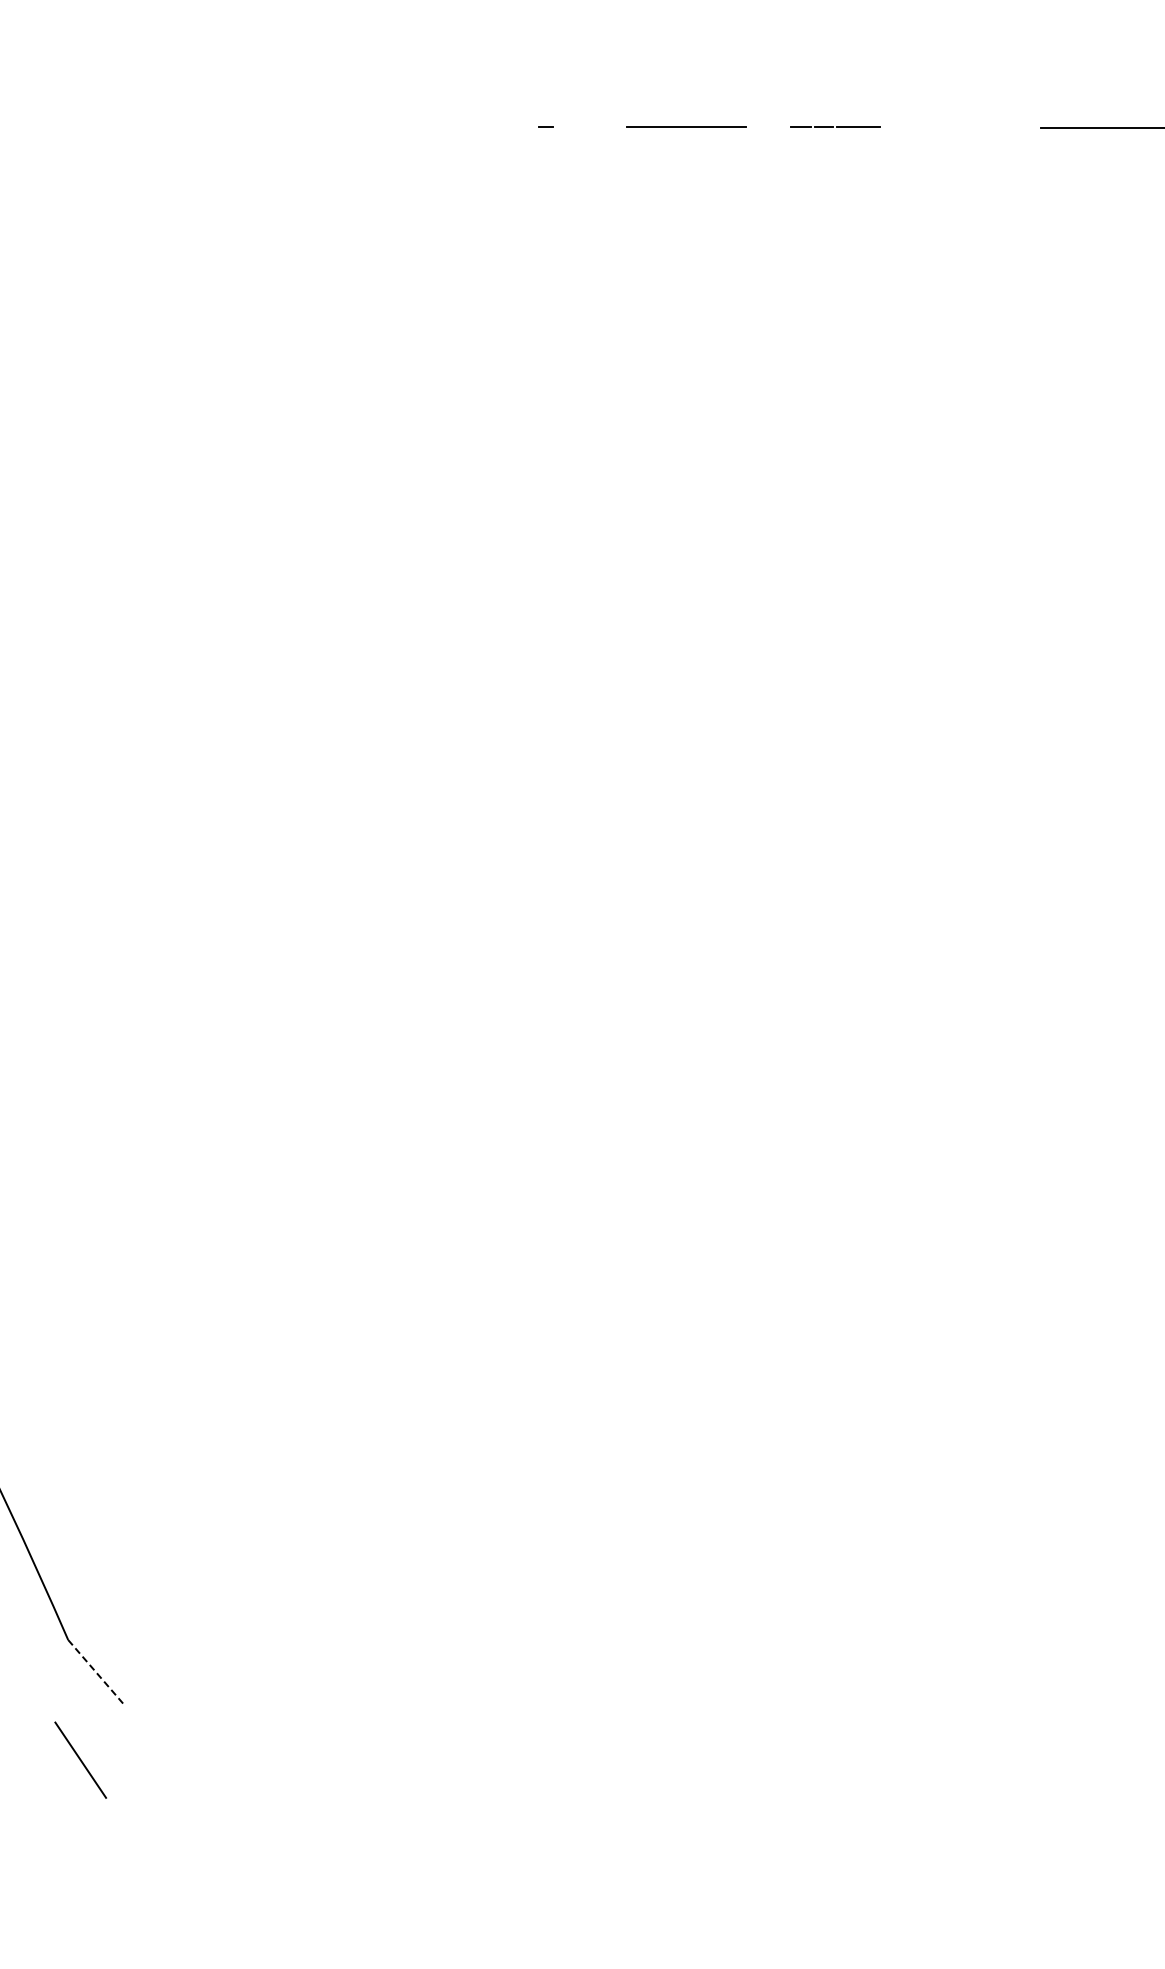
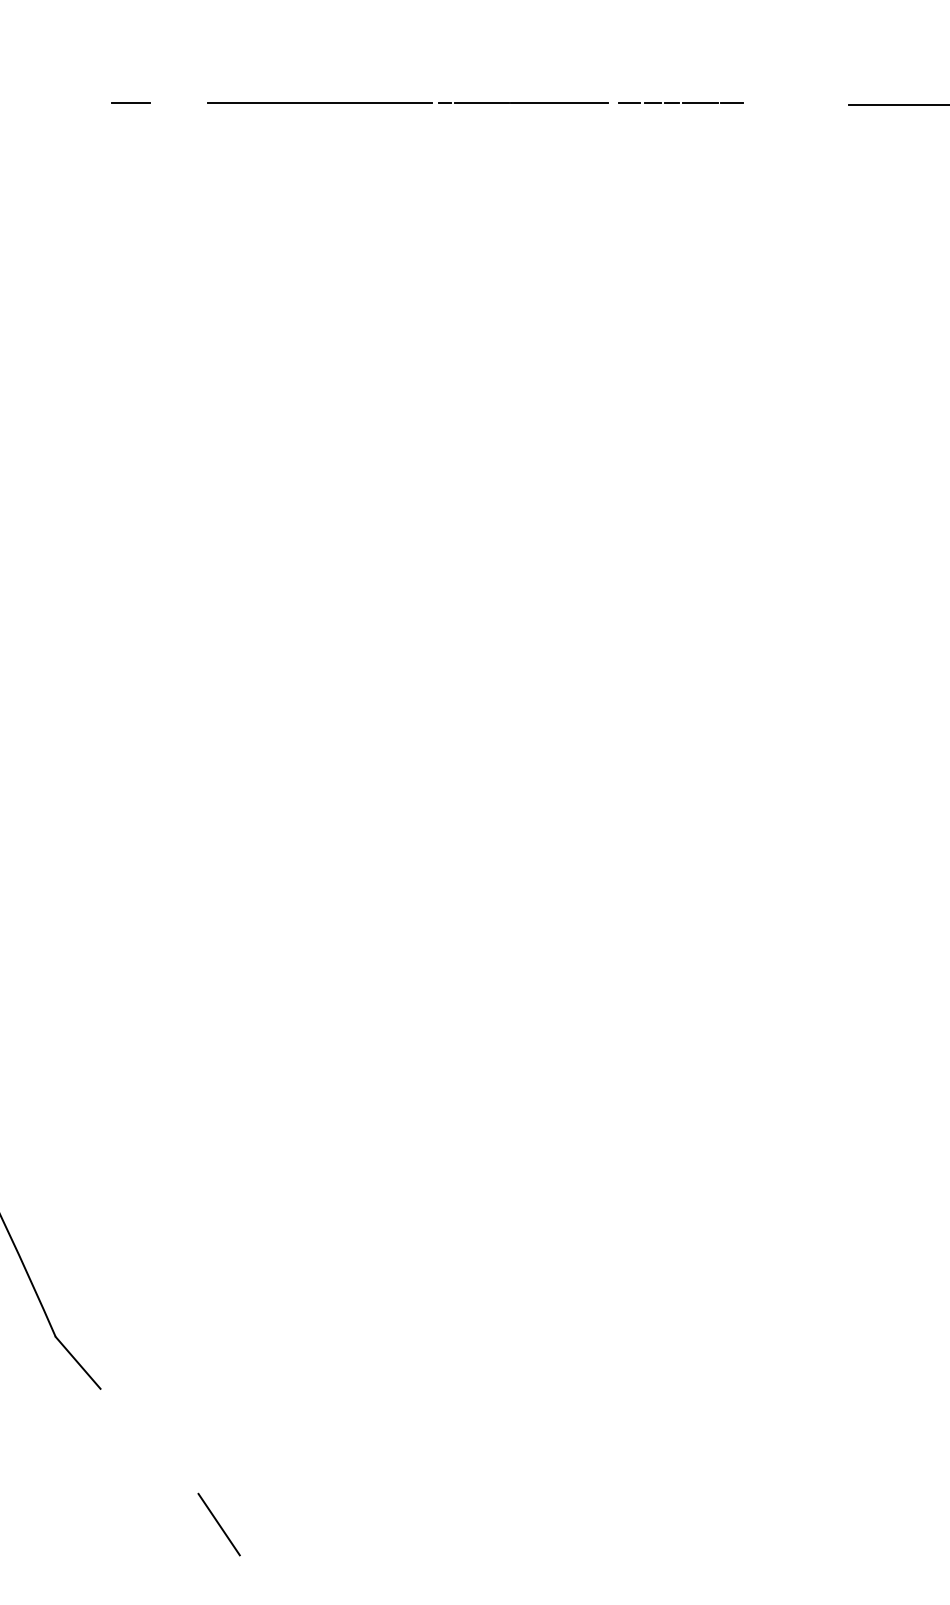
line: (160, 126) -> (130, 102), added
line: (392, 126) -> (320, 102), added
line: (590, 126) -> (481, 102), added
line: (771, 126) -> (629, 102), added
line: (897, 126) -> (731, 102), added
line: (96, 1672) -> (78, 1363), dashed -> solid
line: (80, 1759) -> (218, 1524), moved

